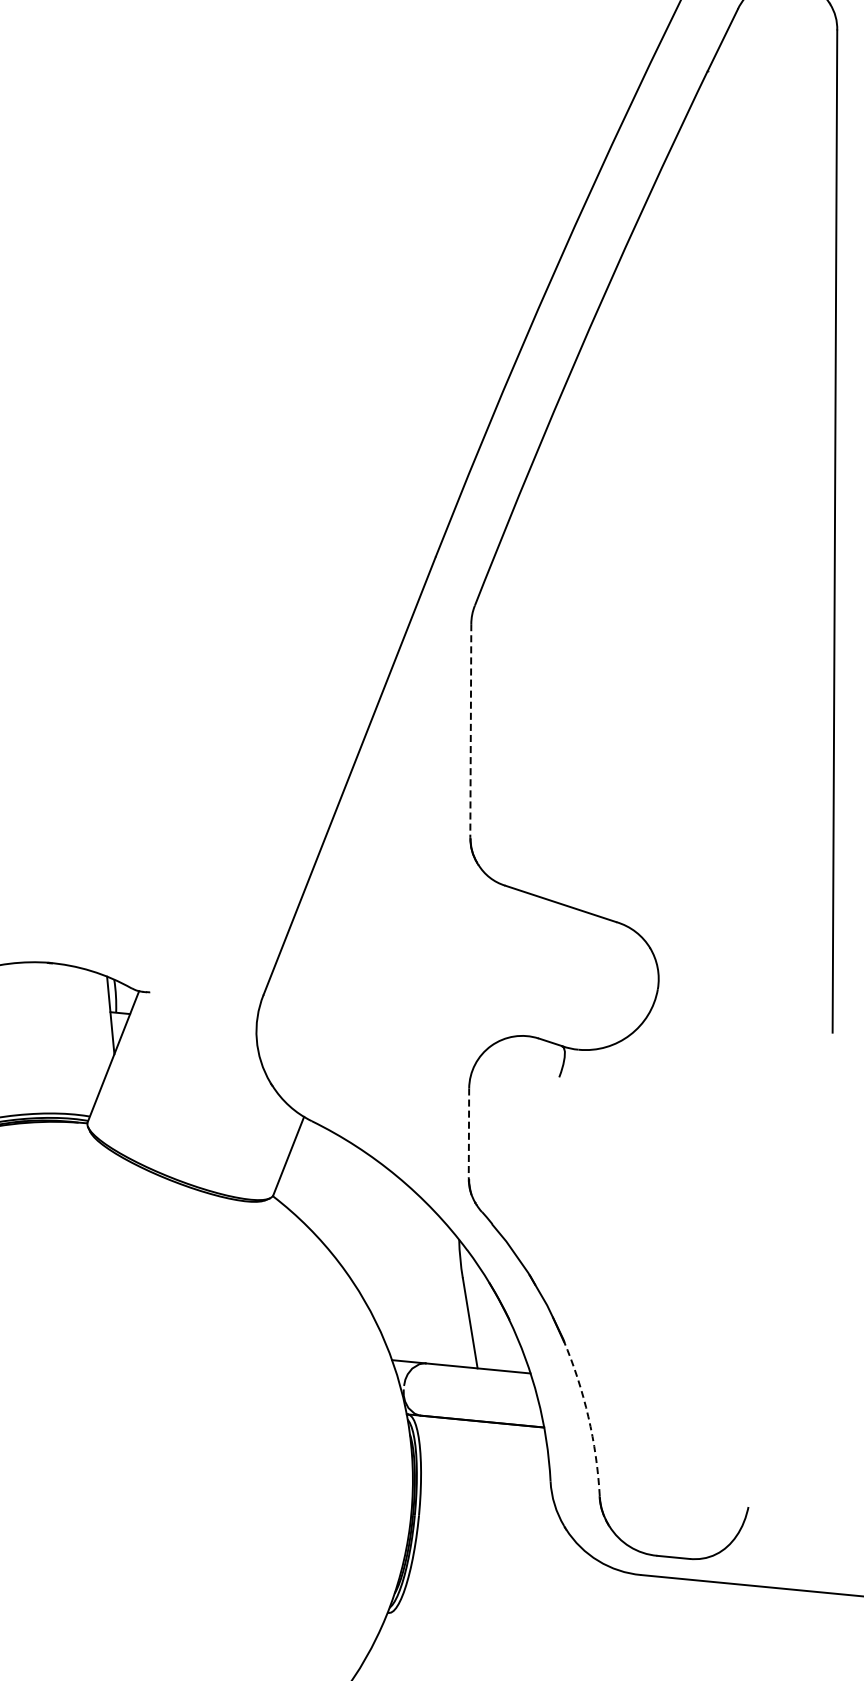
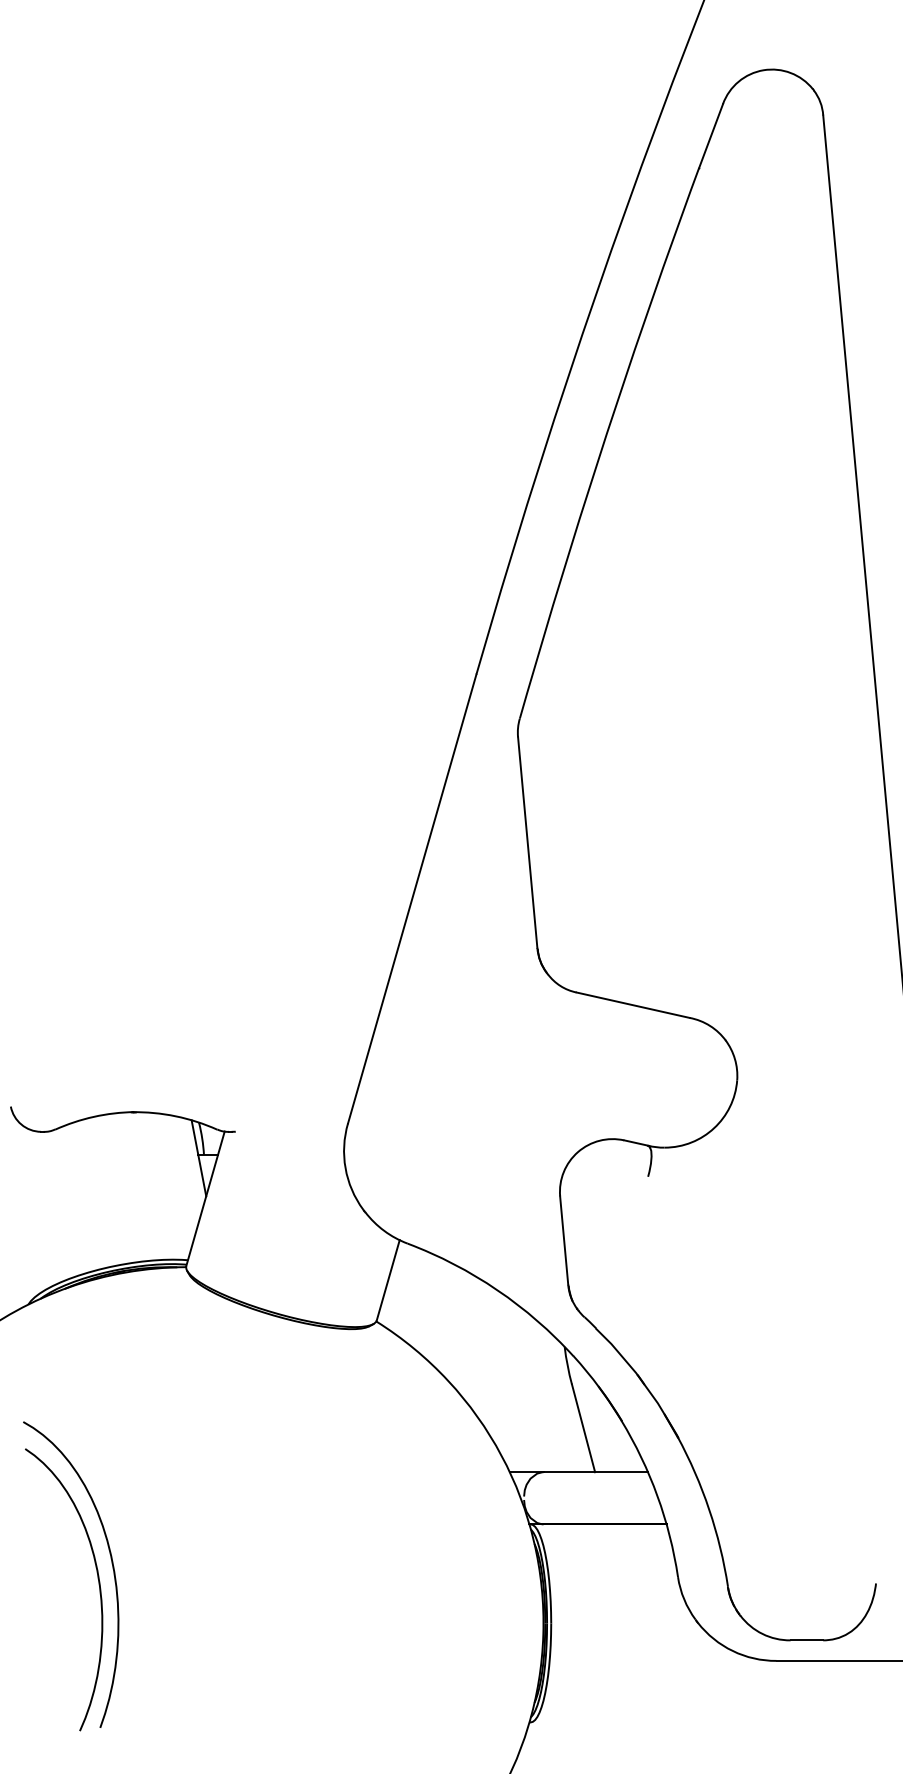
line: (470, 730) -> (527, 842), dashed -> solid
line: (469, 1134) -> (564, 1241), dashed -> solid
arc: (588, 1416) -> (709, 1509), dashed -> solid

